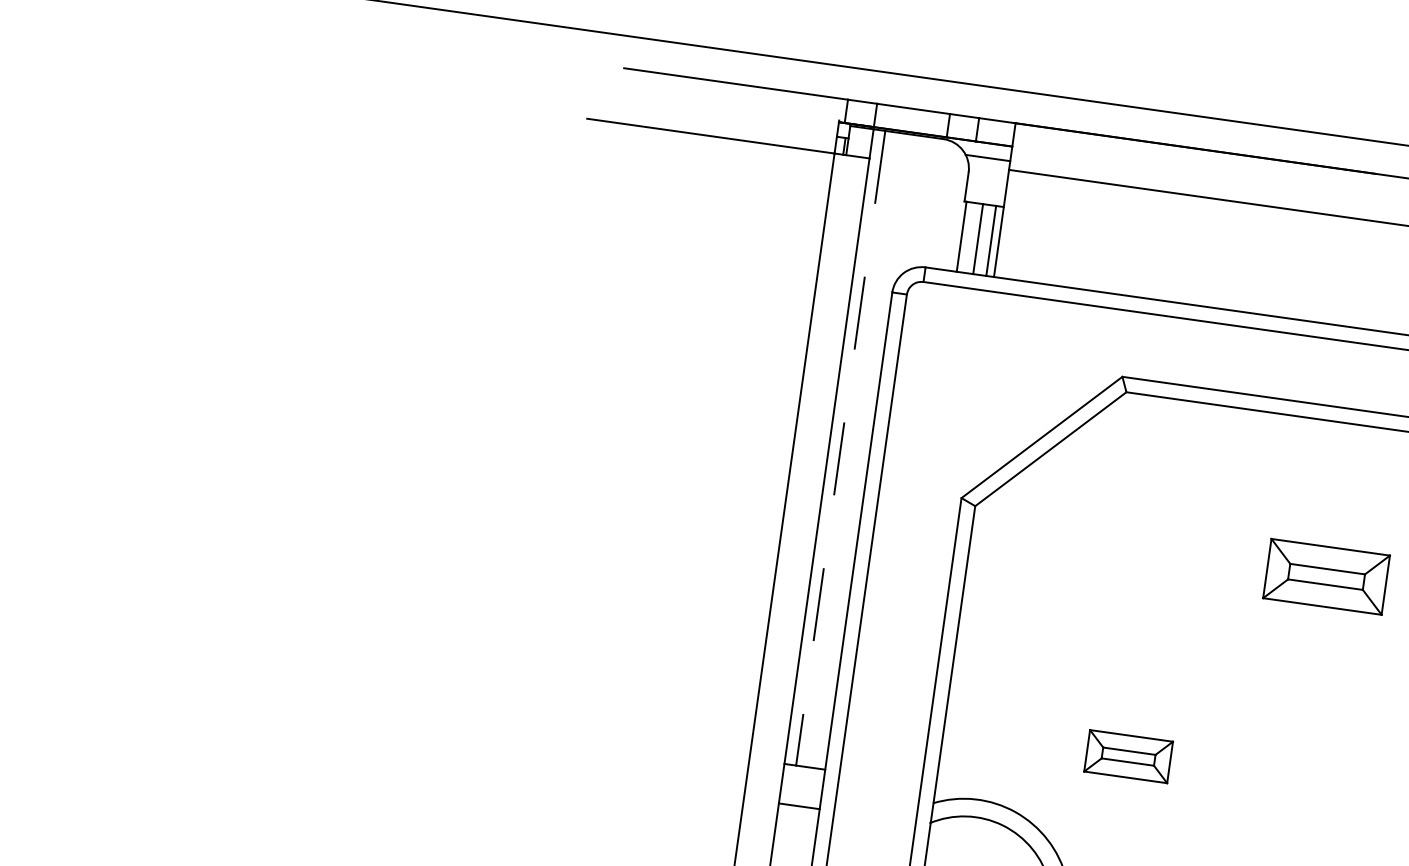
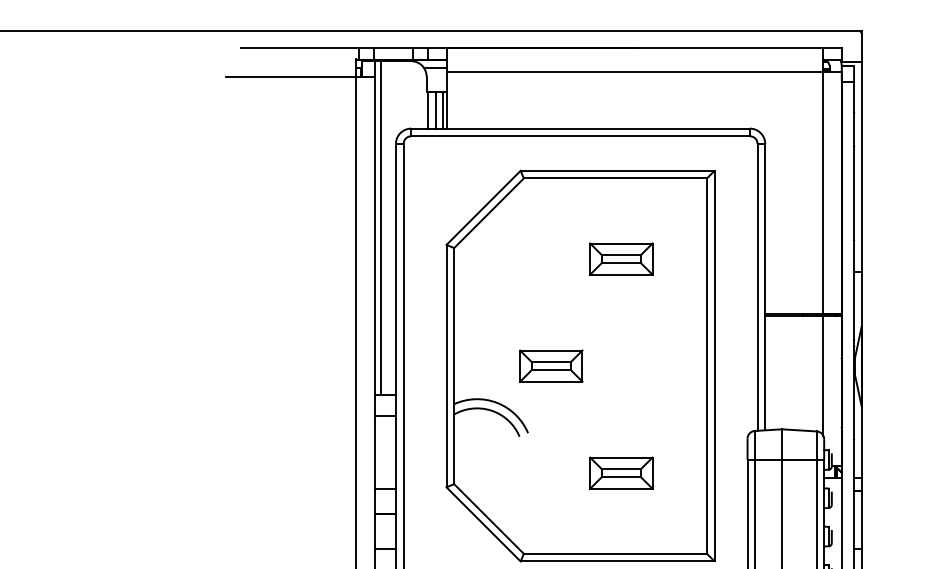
line: (840, 447) -> (380, 227), dashed -> solid
part: (1326, 575) -> (621, 258), moved
part: (1129, 755) -> (551, 365), size x1.43

